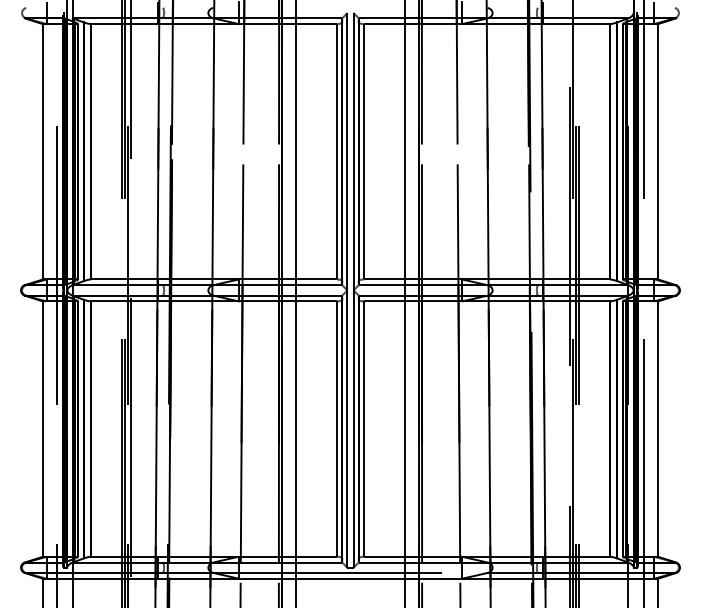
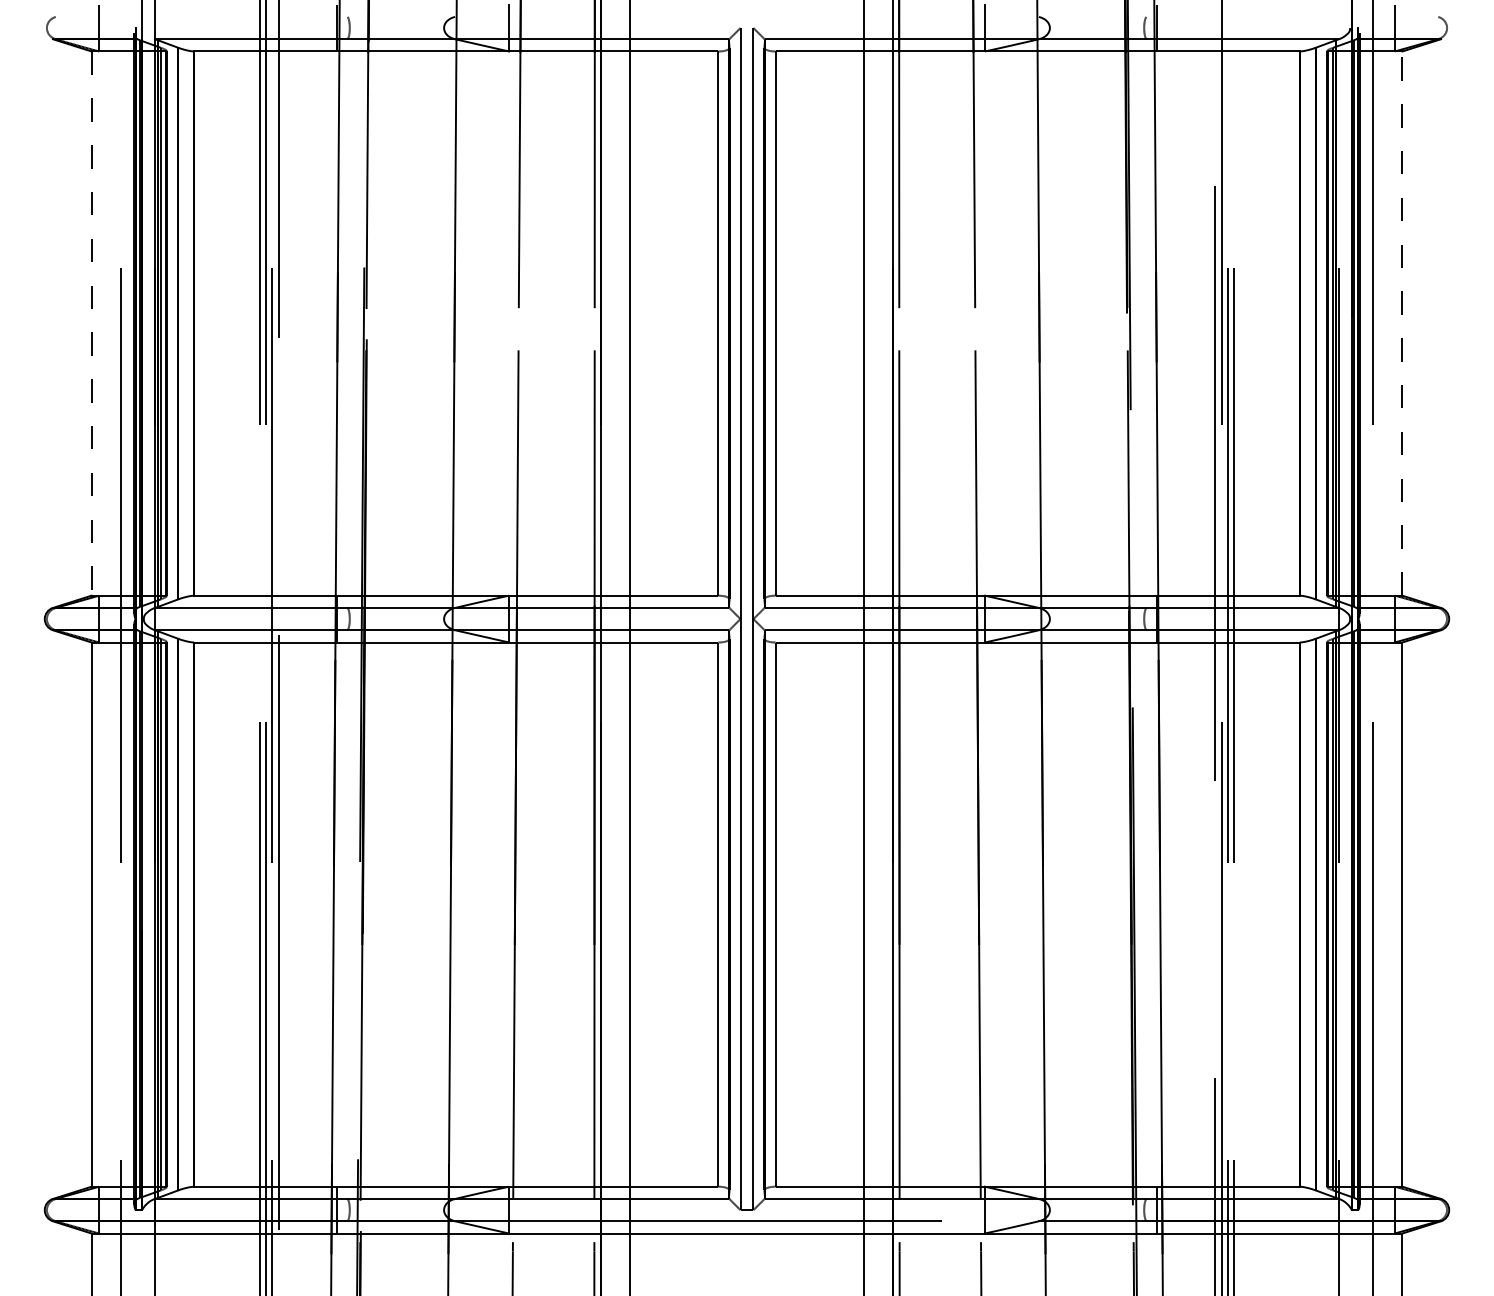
line: (42, 151) -> (90, 322), solid -> dashed
line: (658, 151) -> (1403, 322), solid -> dashed

